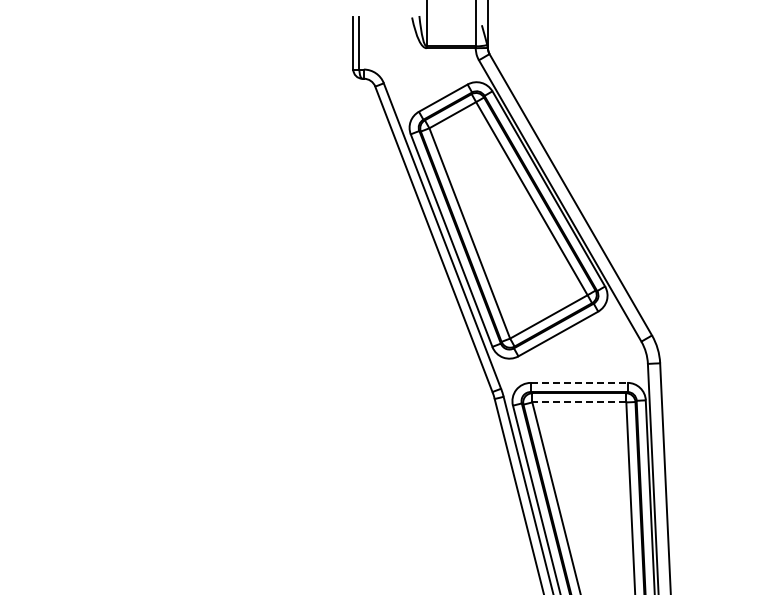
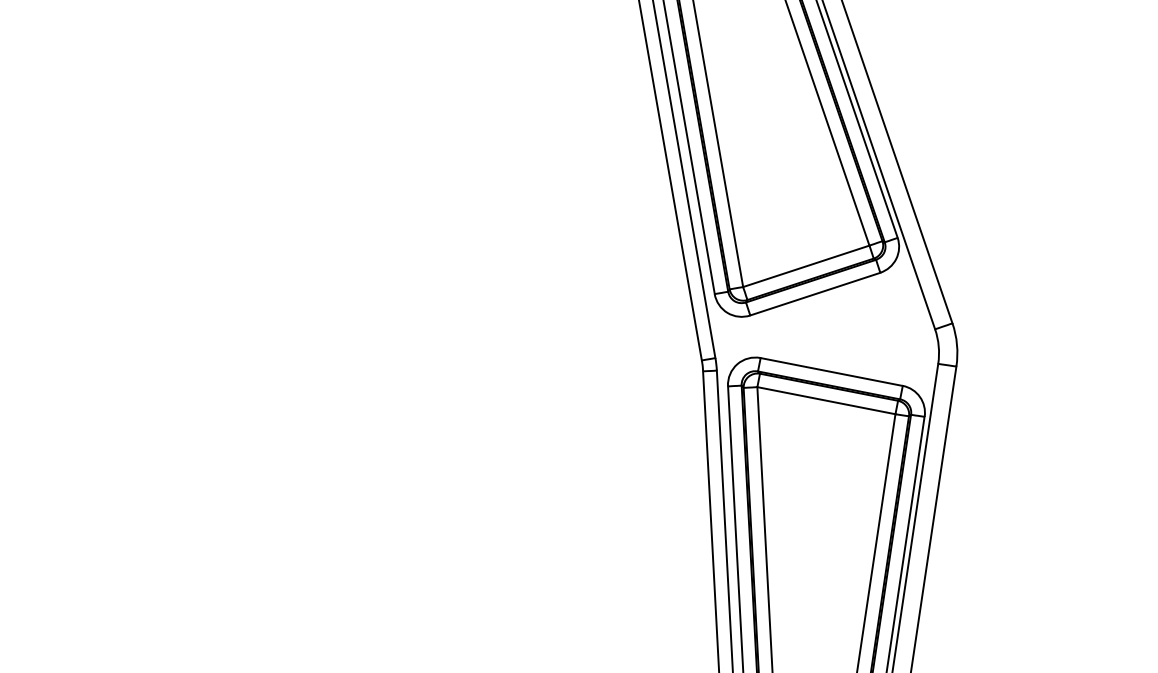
line: (579, 382) -> (832, 371), dashed -> solid
line: (578, 402) -> (825, 400), dashed -> solid

